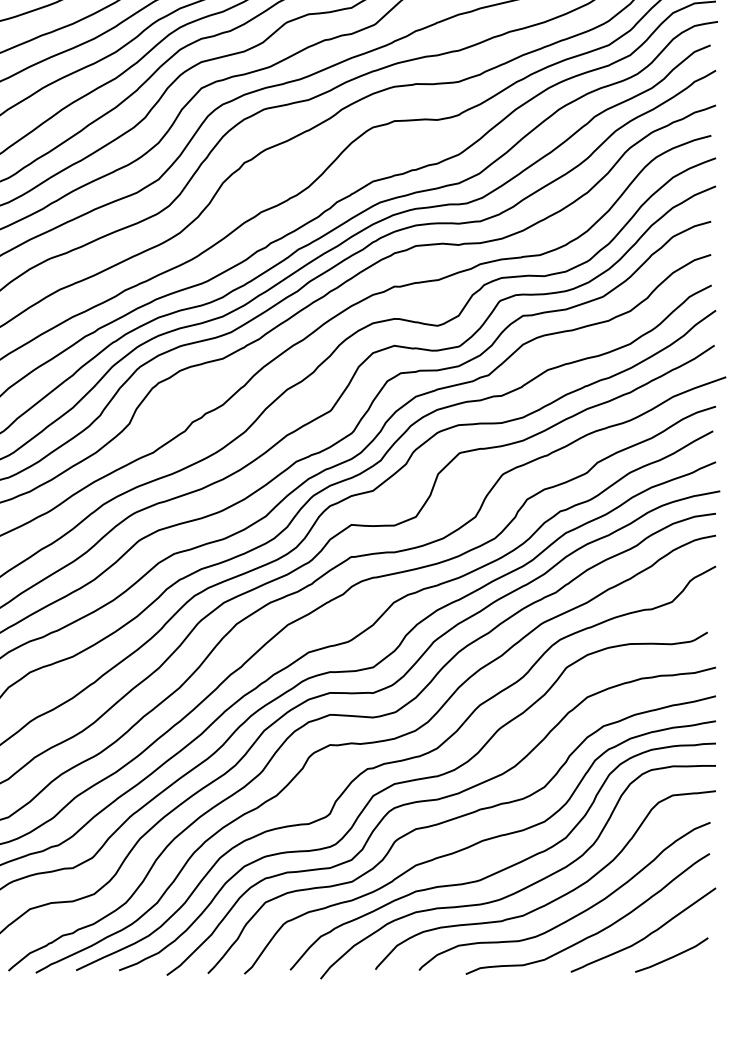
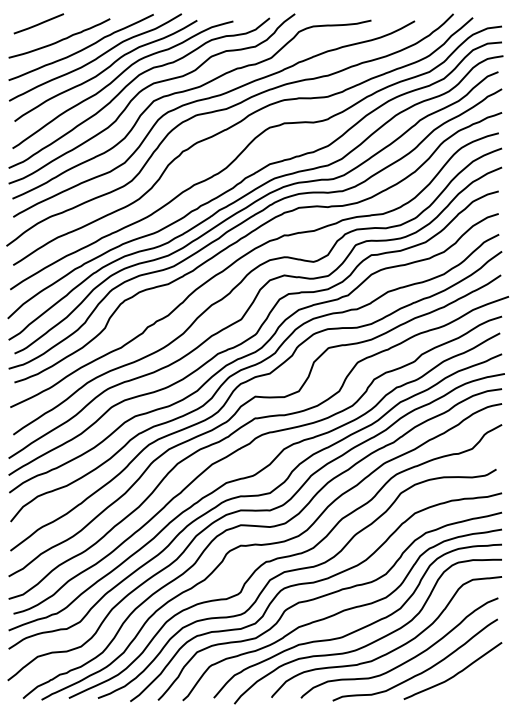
curve: (670, 956) -> (471, 688), removed

